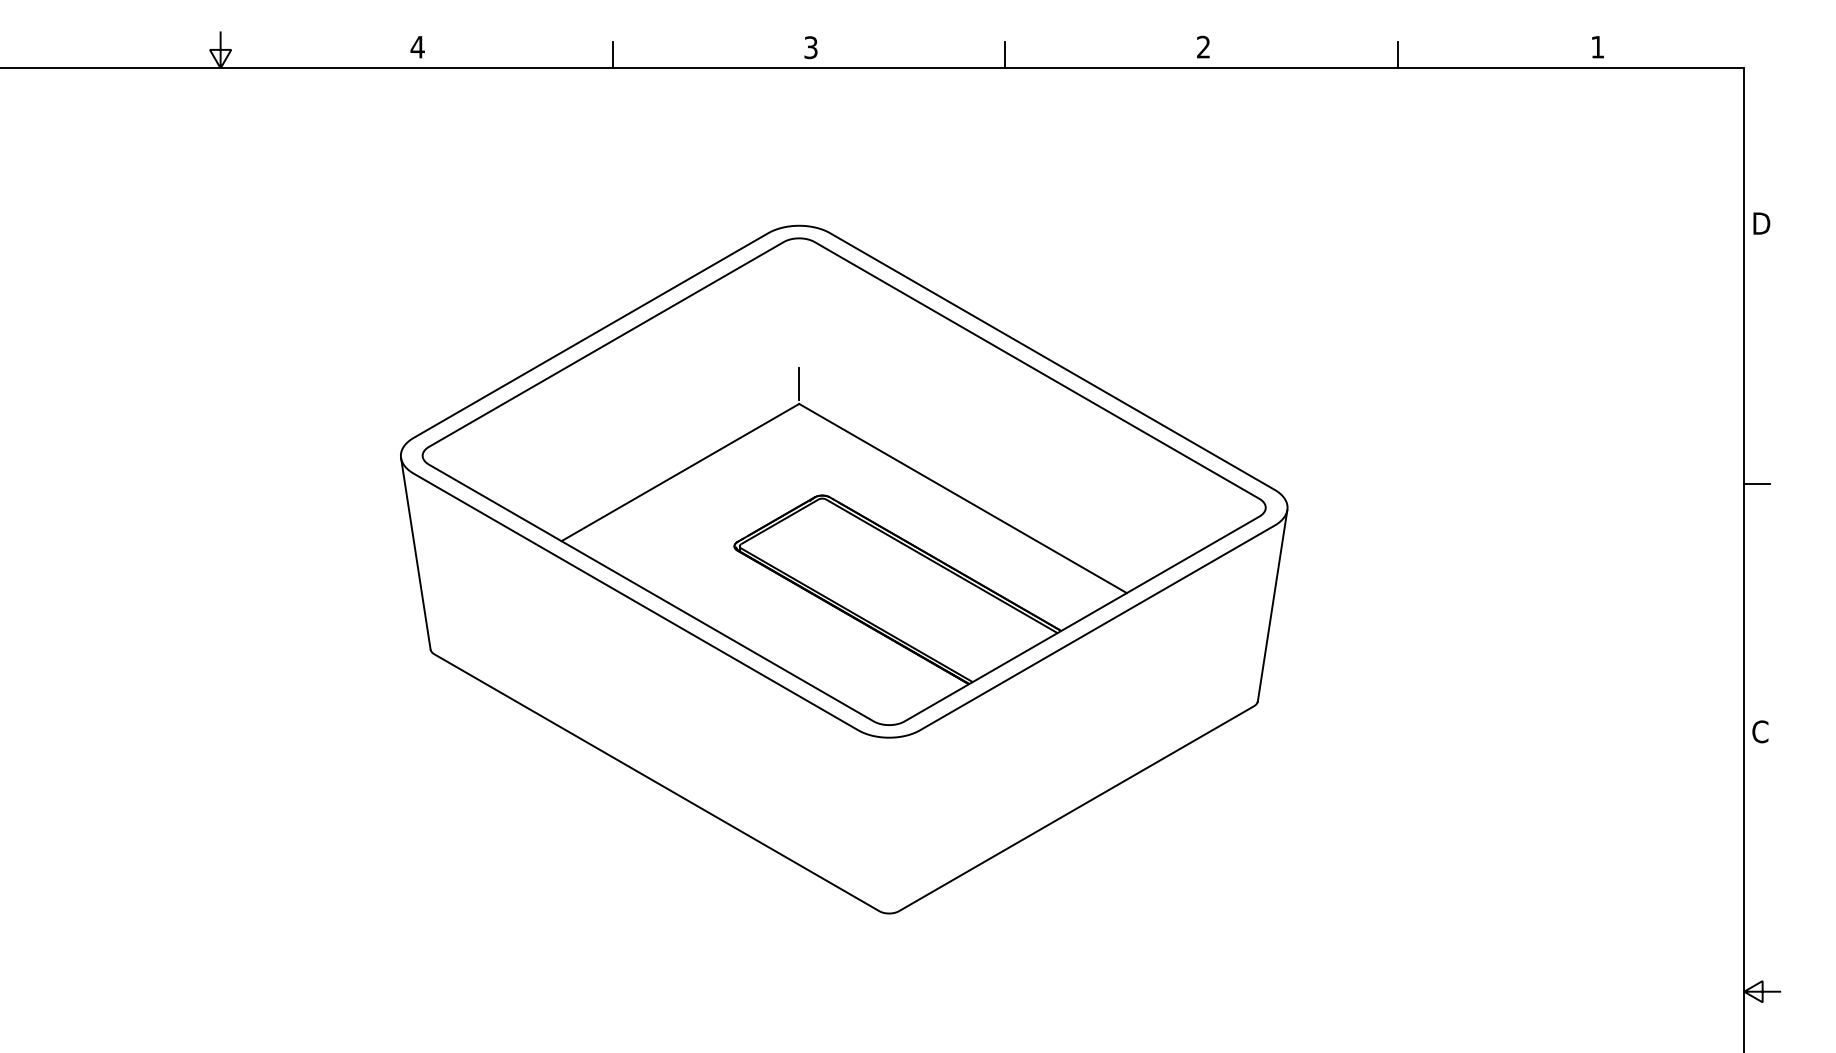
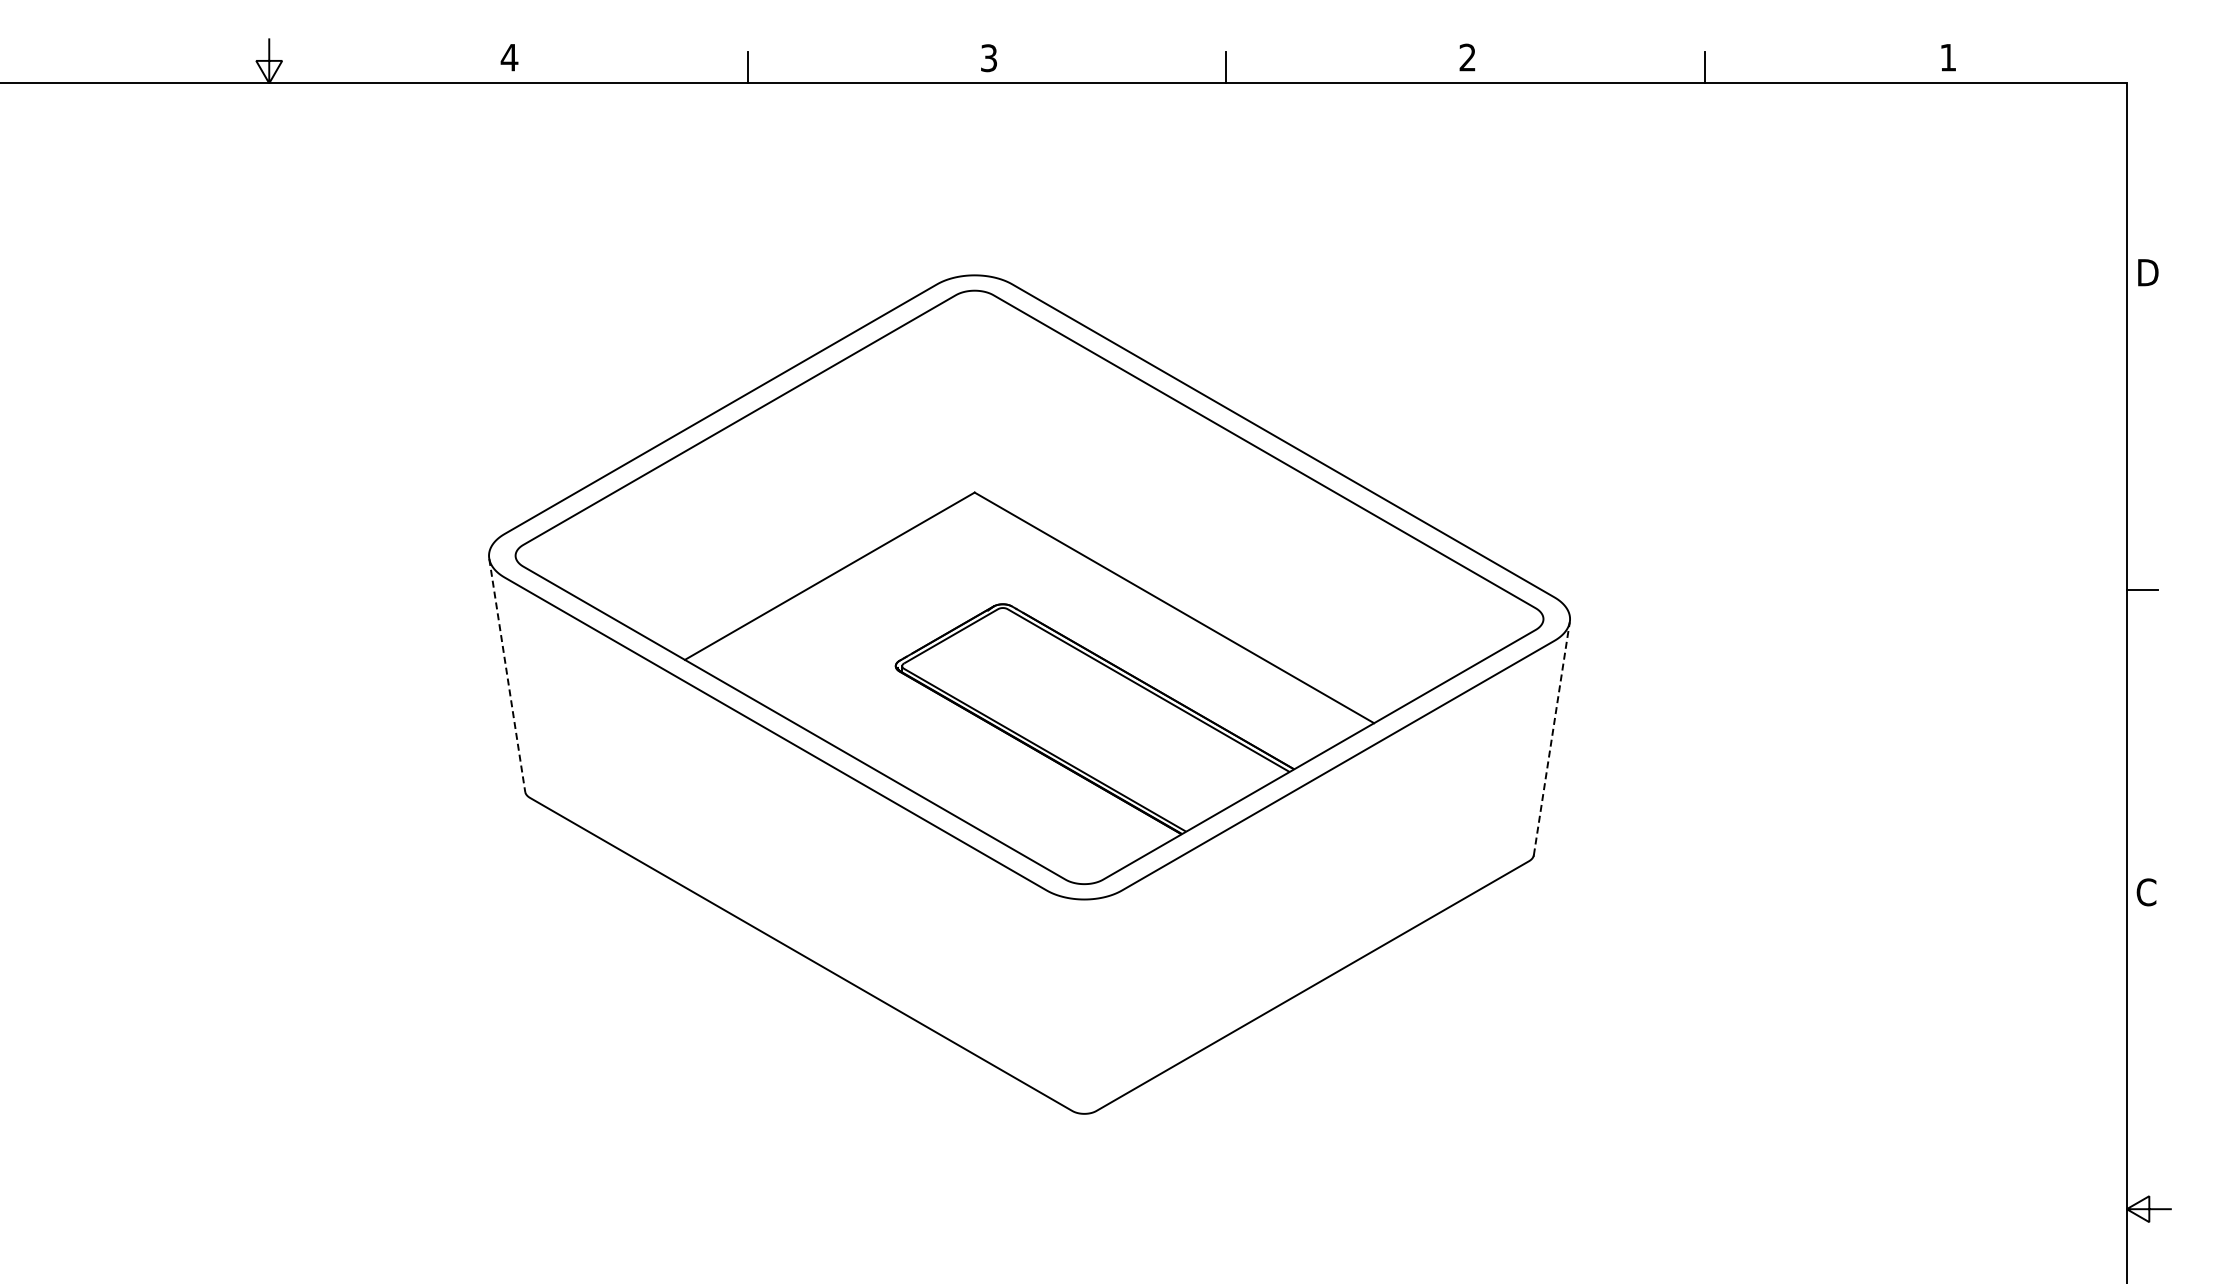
line: (799, 383) -> (974, 467), removed
line: (416, 553) -> (507, 675), solid -> dashed
line: (1272, 605) -> (1551, 738), solid -> dashed

